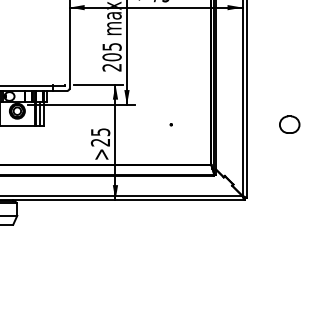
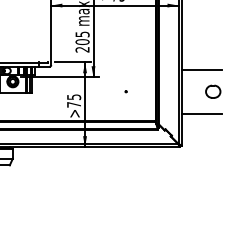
line: (273, 94) -> (201, 69), added
text: (99, 142) -> (73, 104), >25 -> >75
line: (273, 154) -> (201, 113), added

